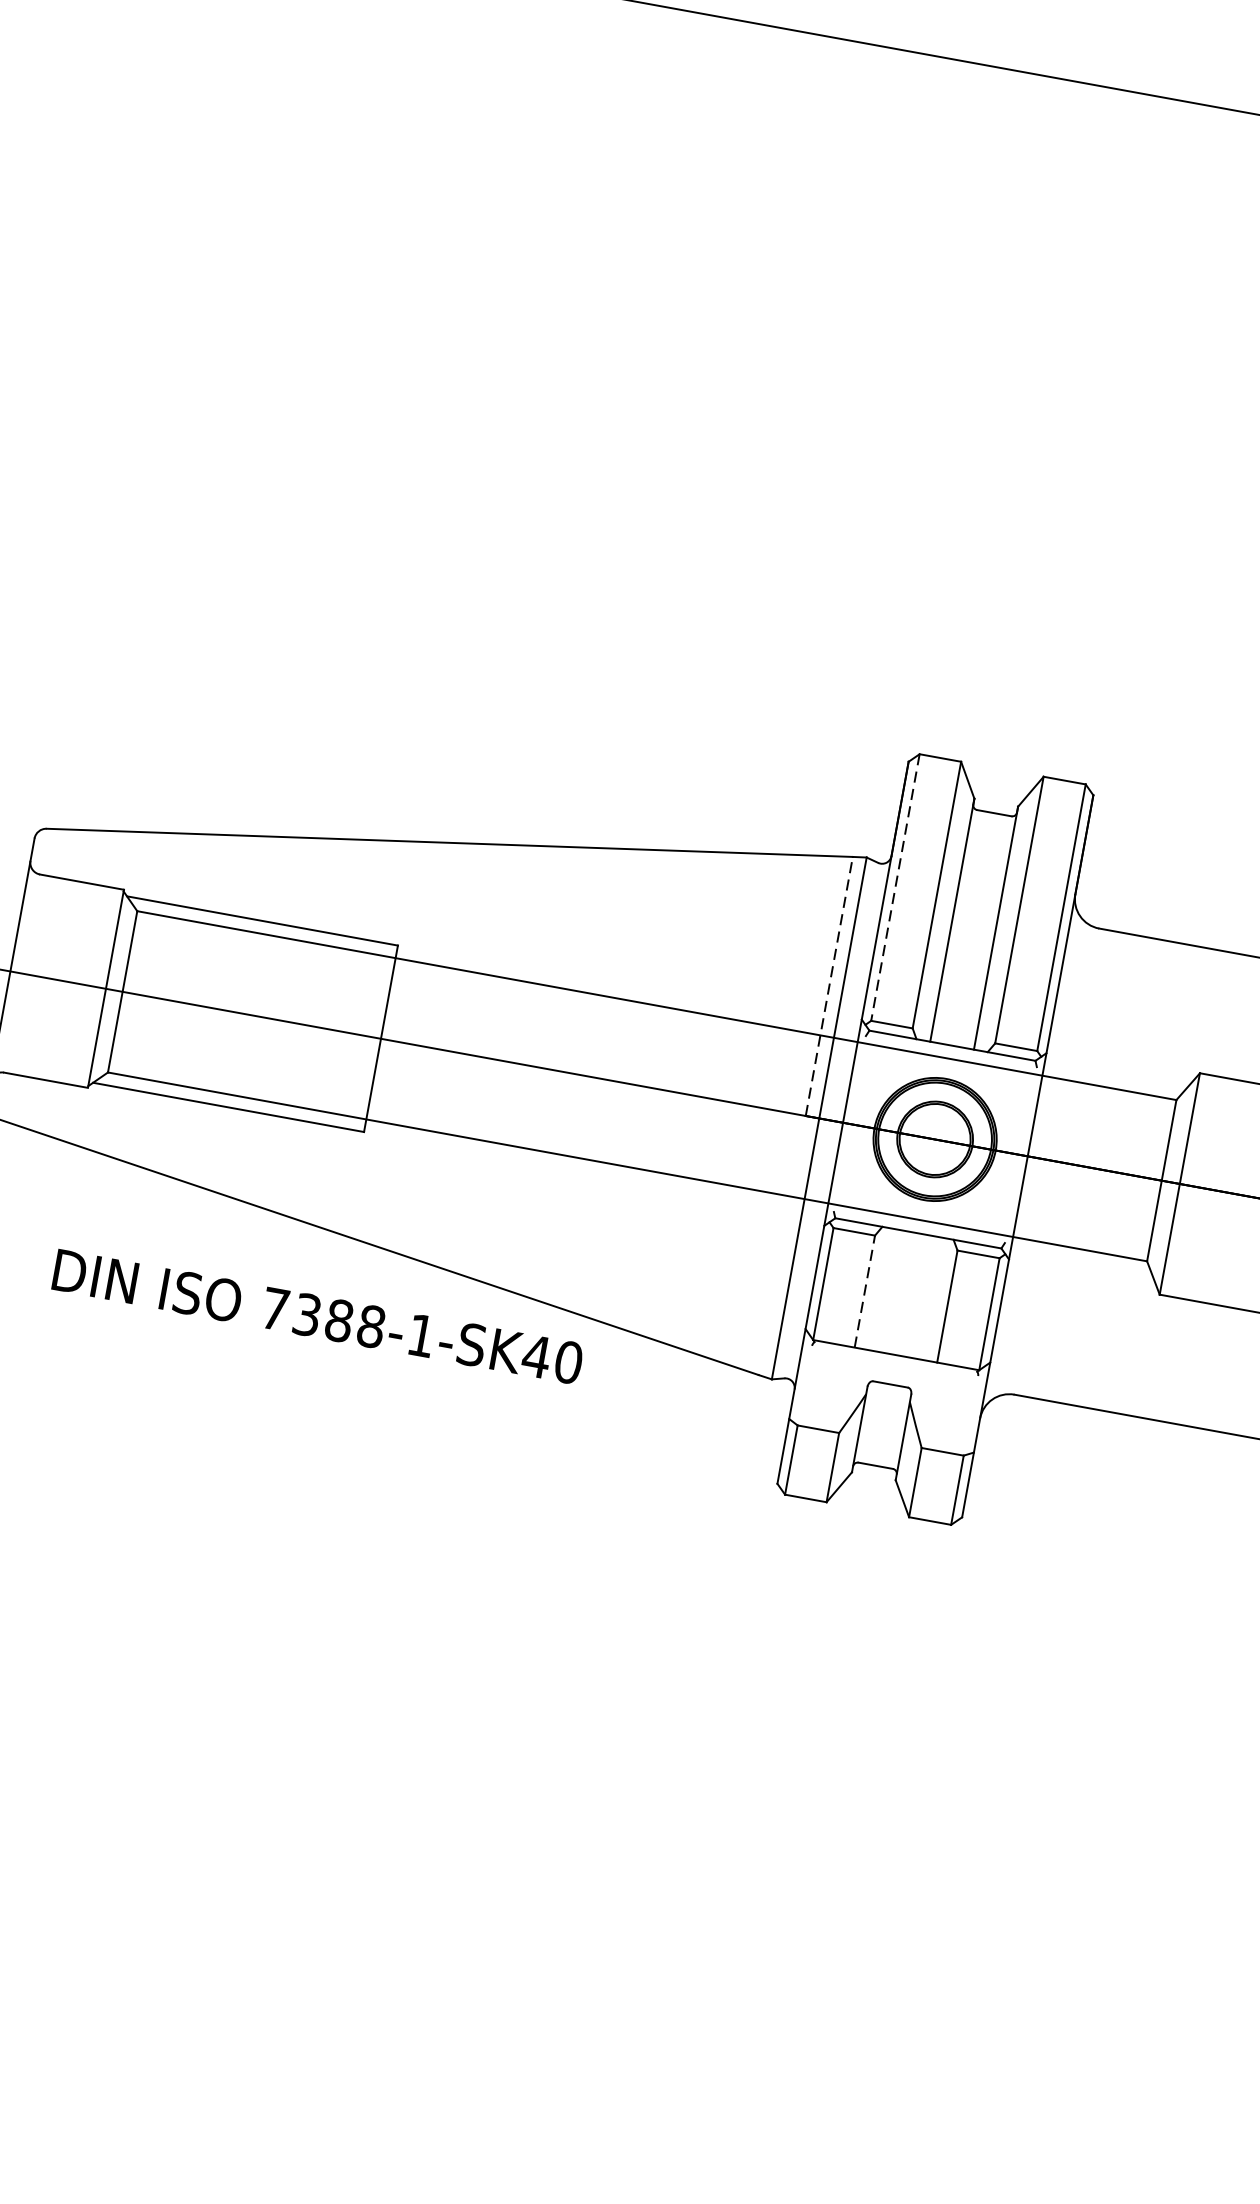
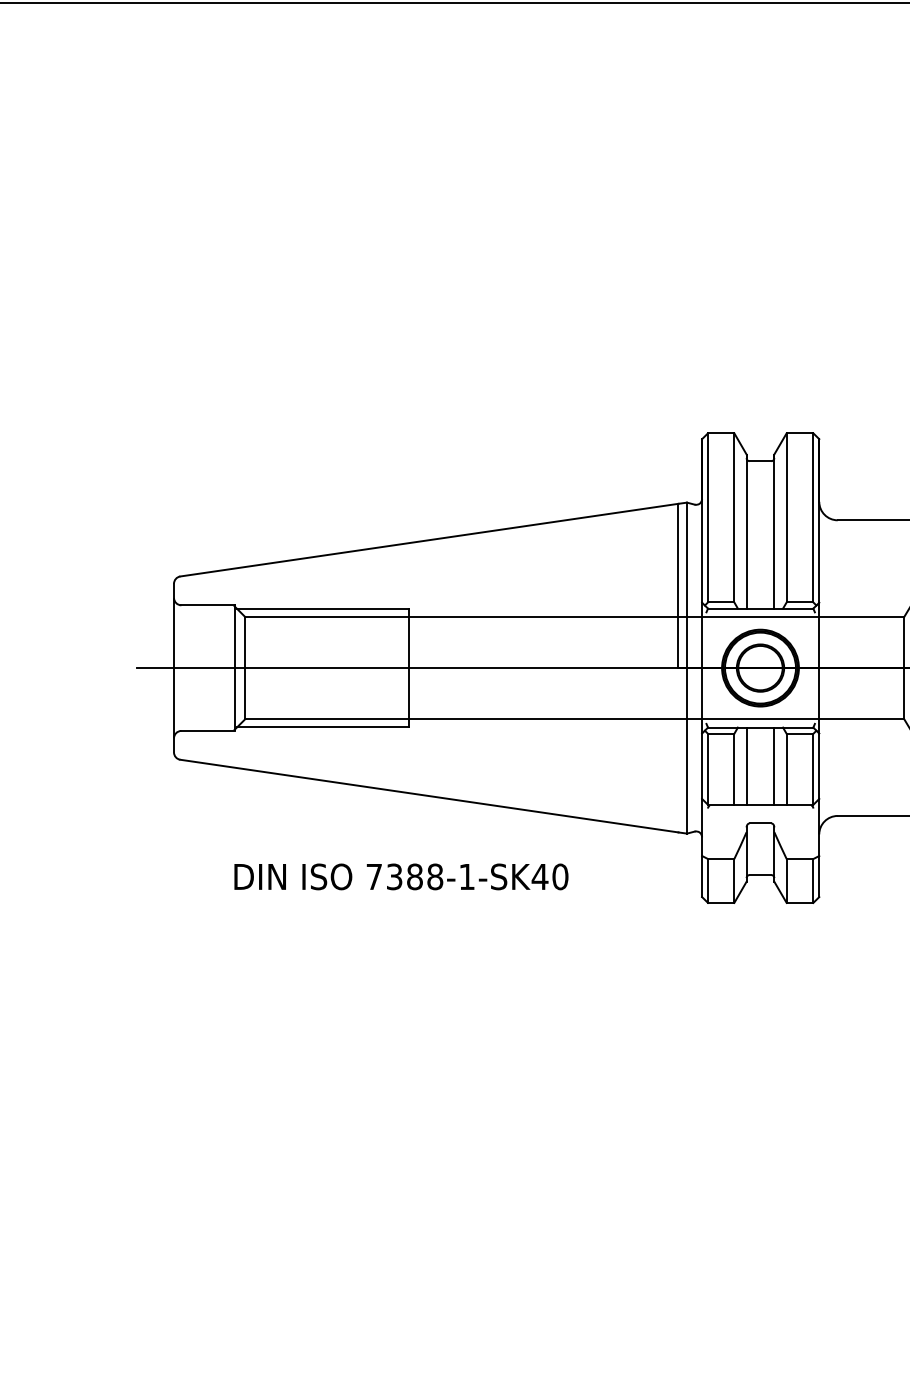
line: (896, 887) -> (708, 517), dashed -> solid
line: (829, 985) -> (678, 585), dashed -> solid
line: (885, 1289) -> (746, 765), added
line: (865, 1291) -> (734, 769), dashed -> solid
line: (929, 1297) -> (774, 765), added
text: (318, 1316) -> (401, 876), moved

